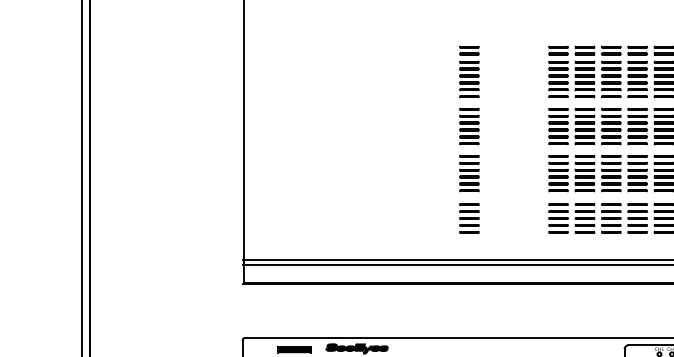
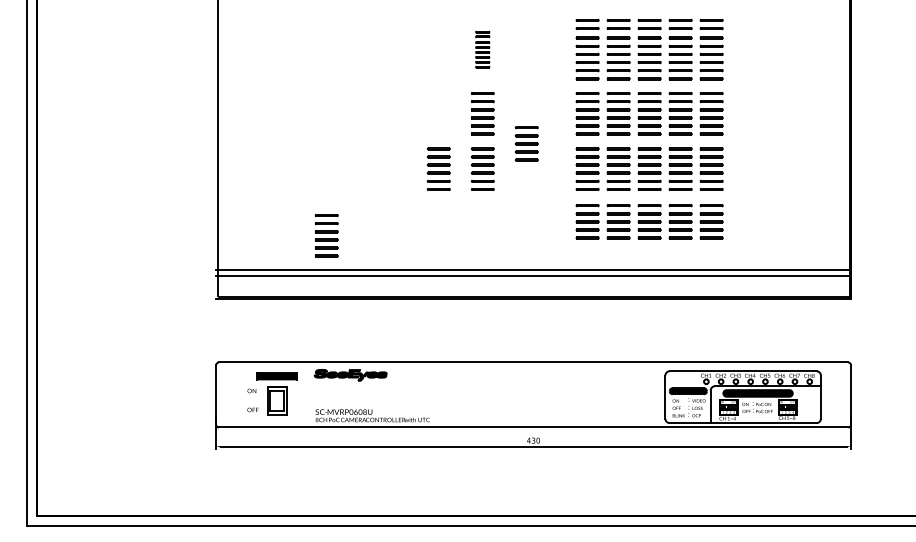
part: (469, 71) -> (482, 49), size x0.6
part: (431, 173) -> (438, 168), added
part: (469, 218) -> (526, 143), moved
part: (336, 230) -> (326, 235), added

